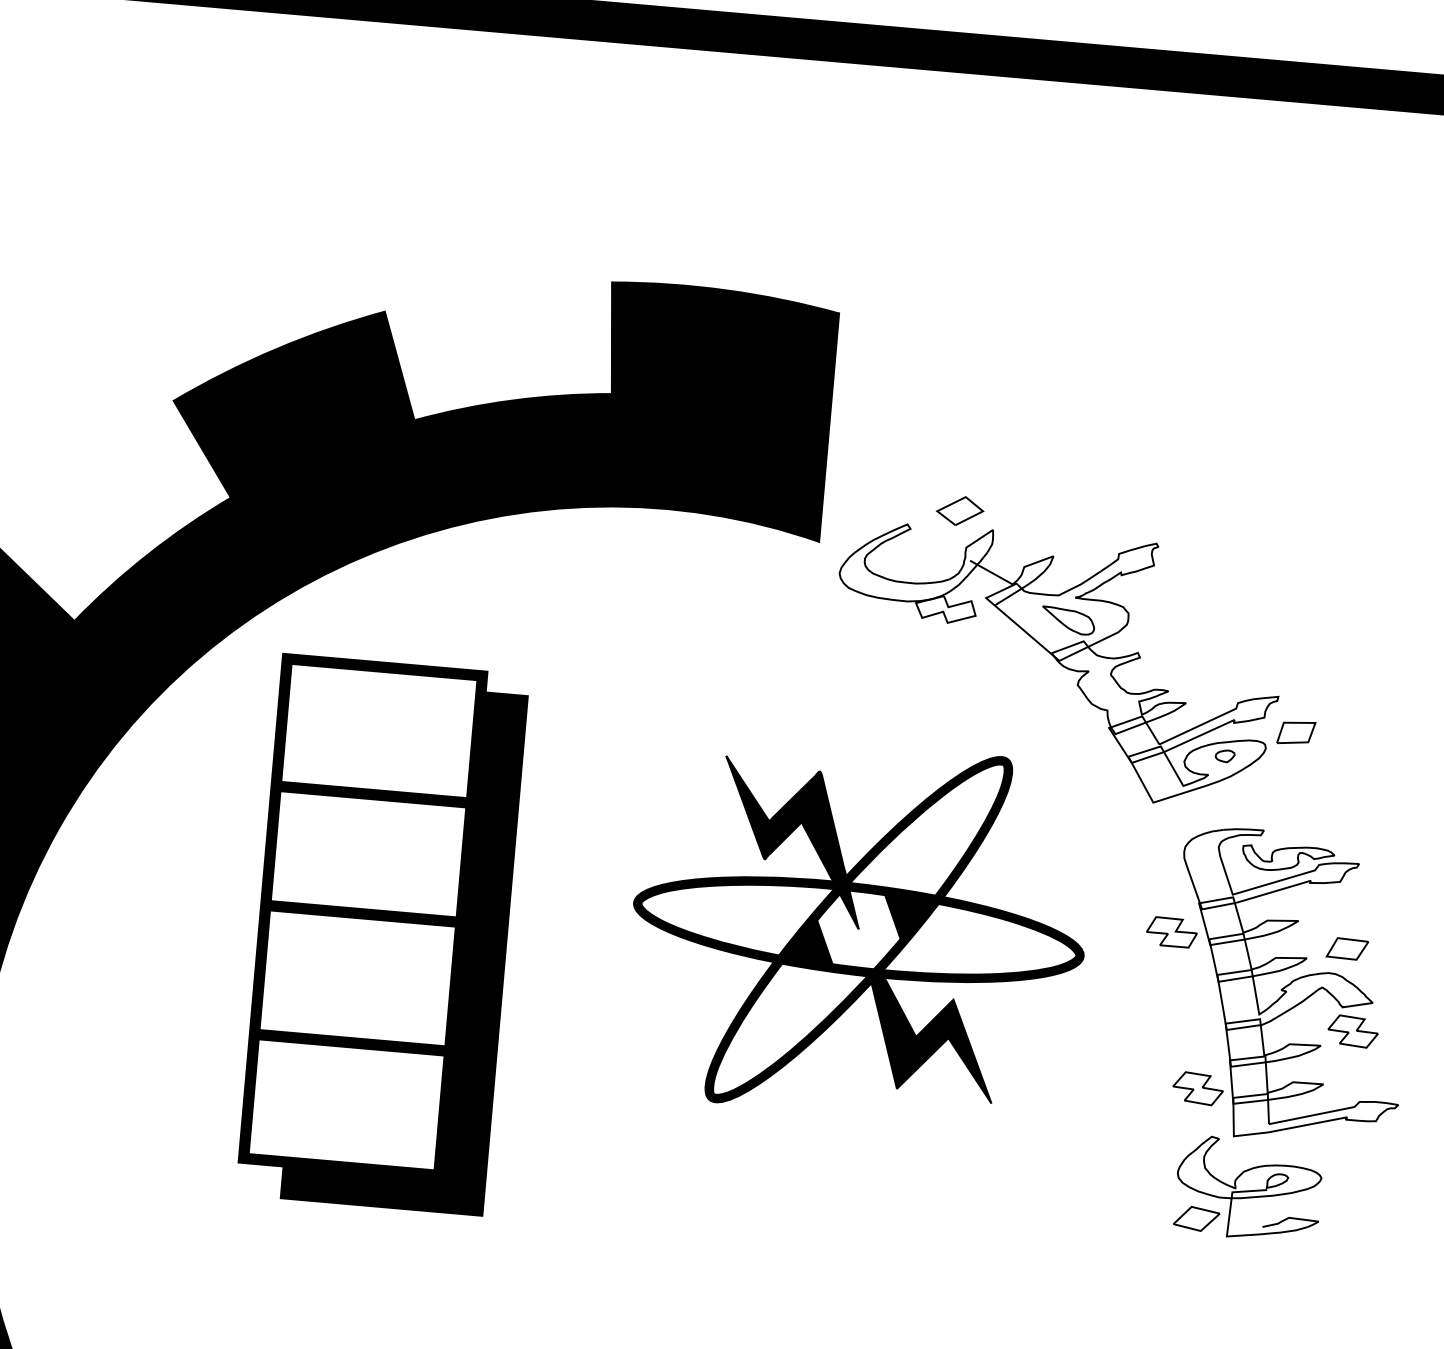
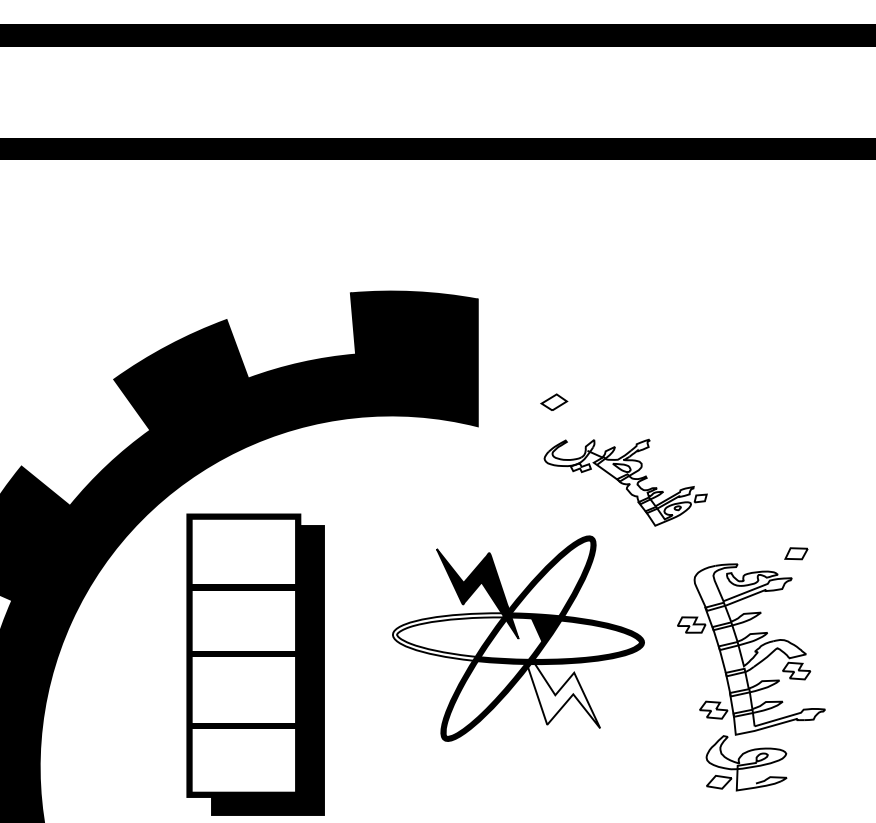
part: (1075, 666) -> (625, 482), size x0.6
fill: (743, 919) -> (454, 638), removed
part: (1347, 948) -> (796, 553), moved
fill: (925, 1031) -> (560, 691), removed

